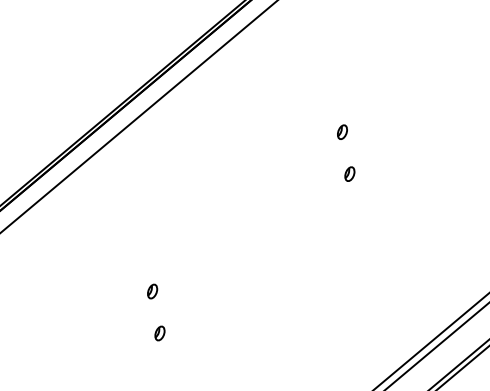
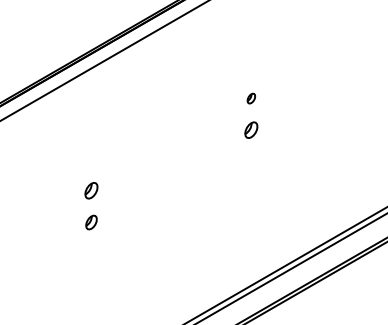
part: (350, 174) -> (251, 130), size x1.6
part: (152, 291) -> (91, 190), size x1.6
part: (159, 333) -> (91, 222), size x1.4

